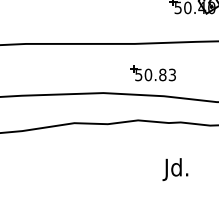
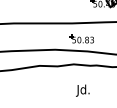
text: (174, 169) -> (82, 90), moved

